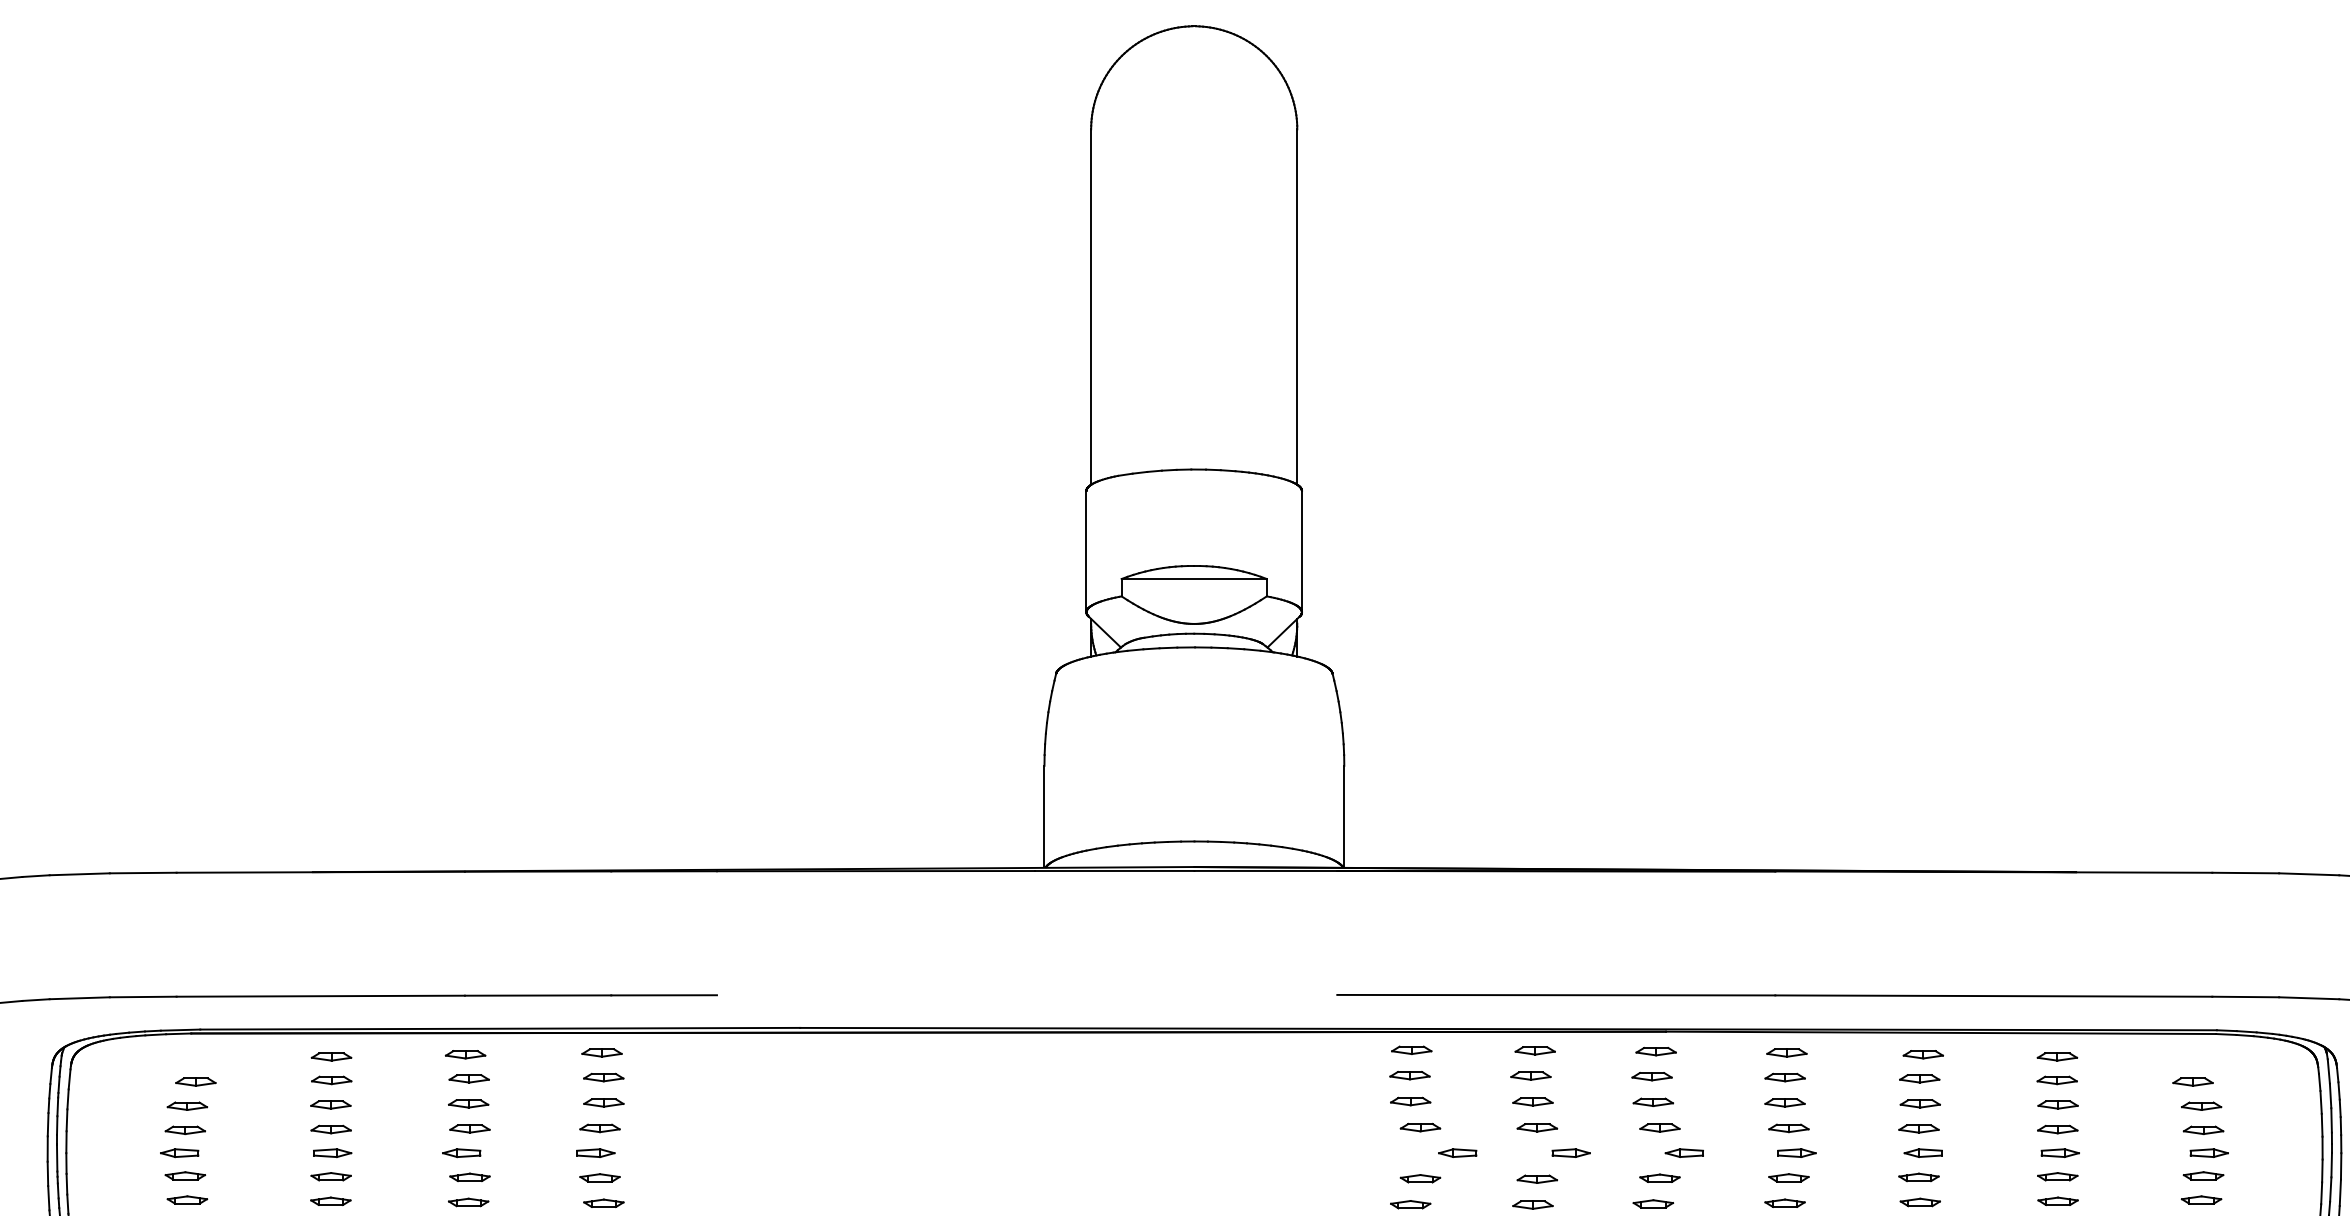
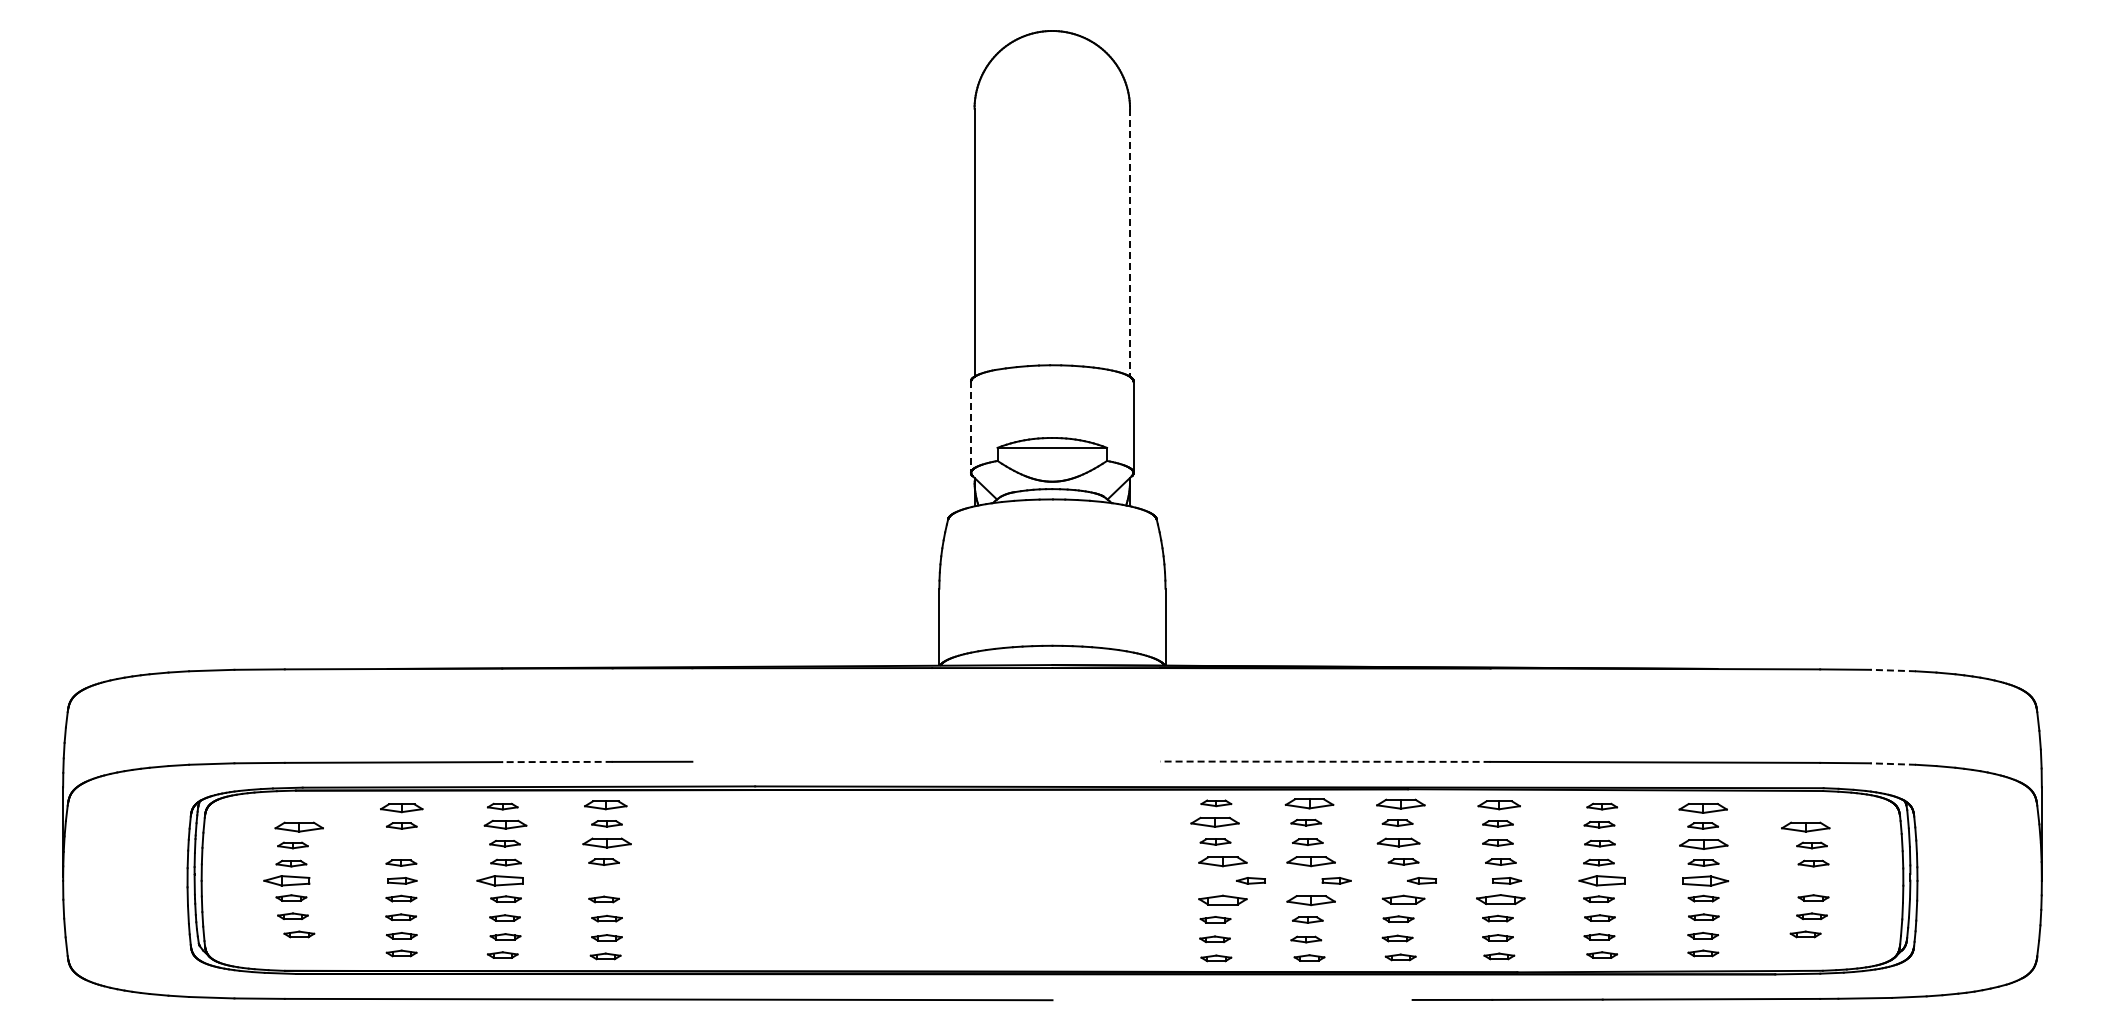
line: (1297, 308) -> (1130, 243), solid -> dashed
line: (1087, 552) -> (971, 427), solid -> dashed
line: (2309, 874) -> (1893, 670), solid -> dashed
line: (1555, 994) -> (1324, 761), solid -> dashed
line: (536, 996) -> (556, 762), solid -> dashed
line: (2309, 998) -> (1893, 764), solid -> dashed
part: (1535, 1050) -> (1309, 803), size x1.6
part: (1655, 1051) -> (1400, 804), size x1.6
part: (601, 1053) -> (605, 805), size x1.4
part: (1787, 1053) -> (1499, 805), size x1.4
part: (2057, 1055) -> (1703, 807), size x1.6
part: (331, 1057) -> (401, 808), size x1.4
part: (1409, 1075) -> (1214, 822), size x1.6
part: (469, 1078) -> (505, 824), size x1.4
part: (196, 1082) -> (299, 827), size x1.6
part: (2192, 1082) -> (1805, 827), size x1.6
part: (603, 1102) -> (606, 842), size x1.6
part: (1653, 1102) -> (1398, 842), size x1.4
part: (329, 1104) -> (400, 844), removed
part: (2057, 1104) -> (1703, 844), size x1.6
part: (1419, 1127) -> (1222, 861), size x1.6
part: (1536, 1127) -> (1310, 861), size x1.6
part: (180, 1152) -> (287, 880), size x1.6
part: (461, 1152) -> (499, 880), size x1.6
part: (596, 1152) -> (601, 880), removed
part: (1923, 1152) -> (1602, 880), size x1.6
part: (2060, 1152) -> (1705, 880), size x1.6
part: (2208, 1152) -> (1817, 880), removed
part: (1419, 1177) -> (1222, 899), size x1.6
part: (1659, 1177) -> (1403, 899), size x1.4
part: (1788, 1177) -> (1500, 899), size x1.6
part: (1536, 1179) -> (1310, 900), size x1.6

